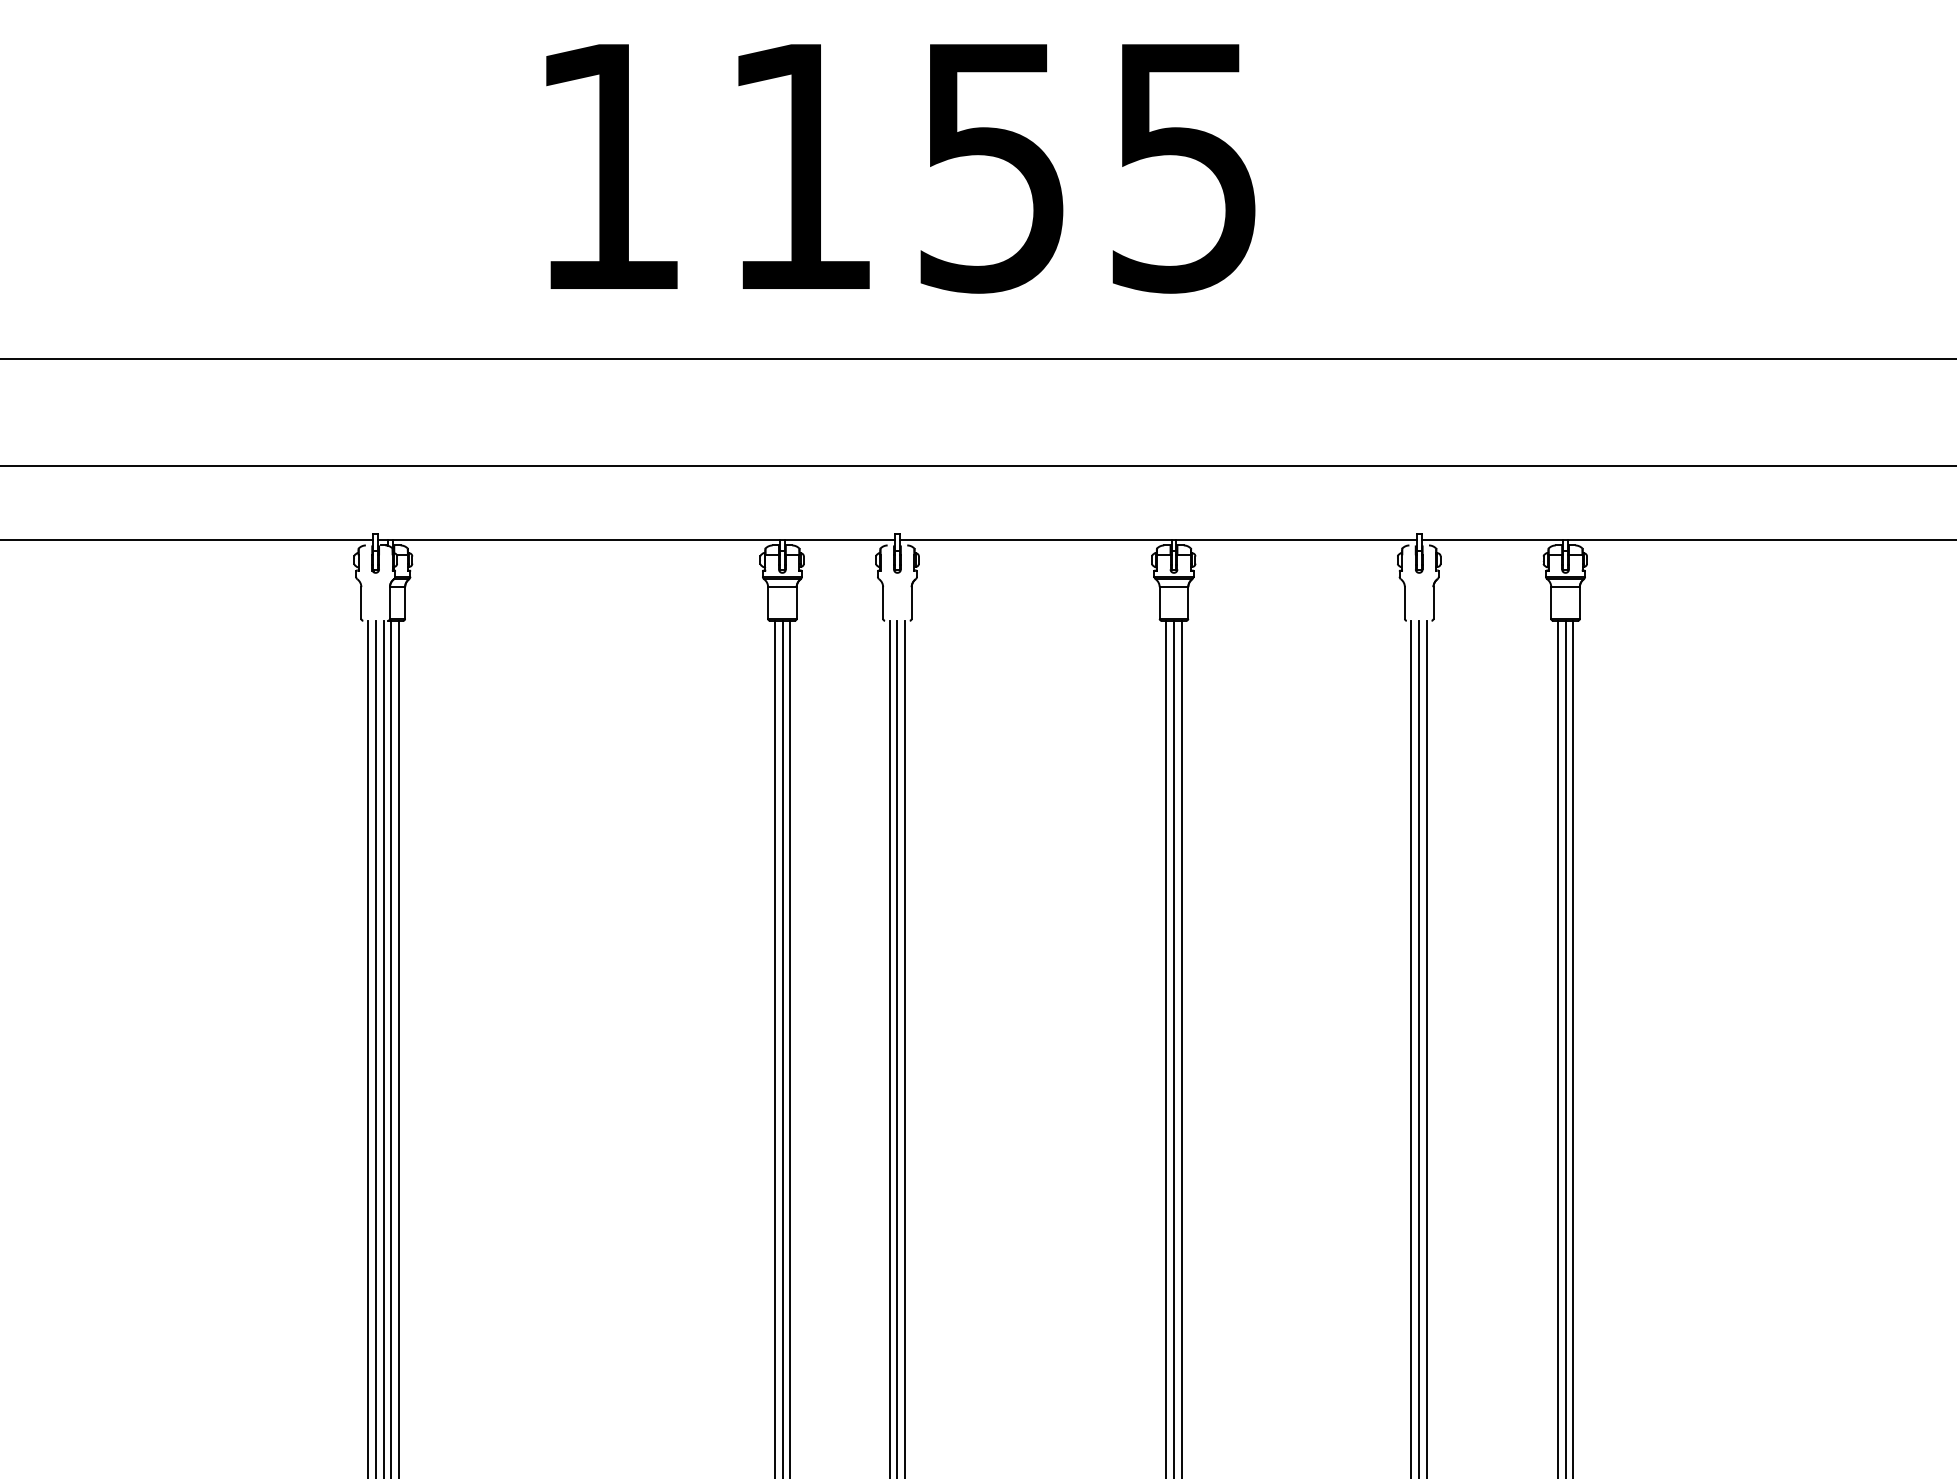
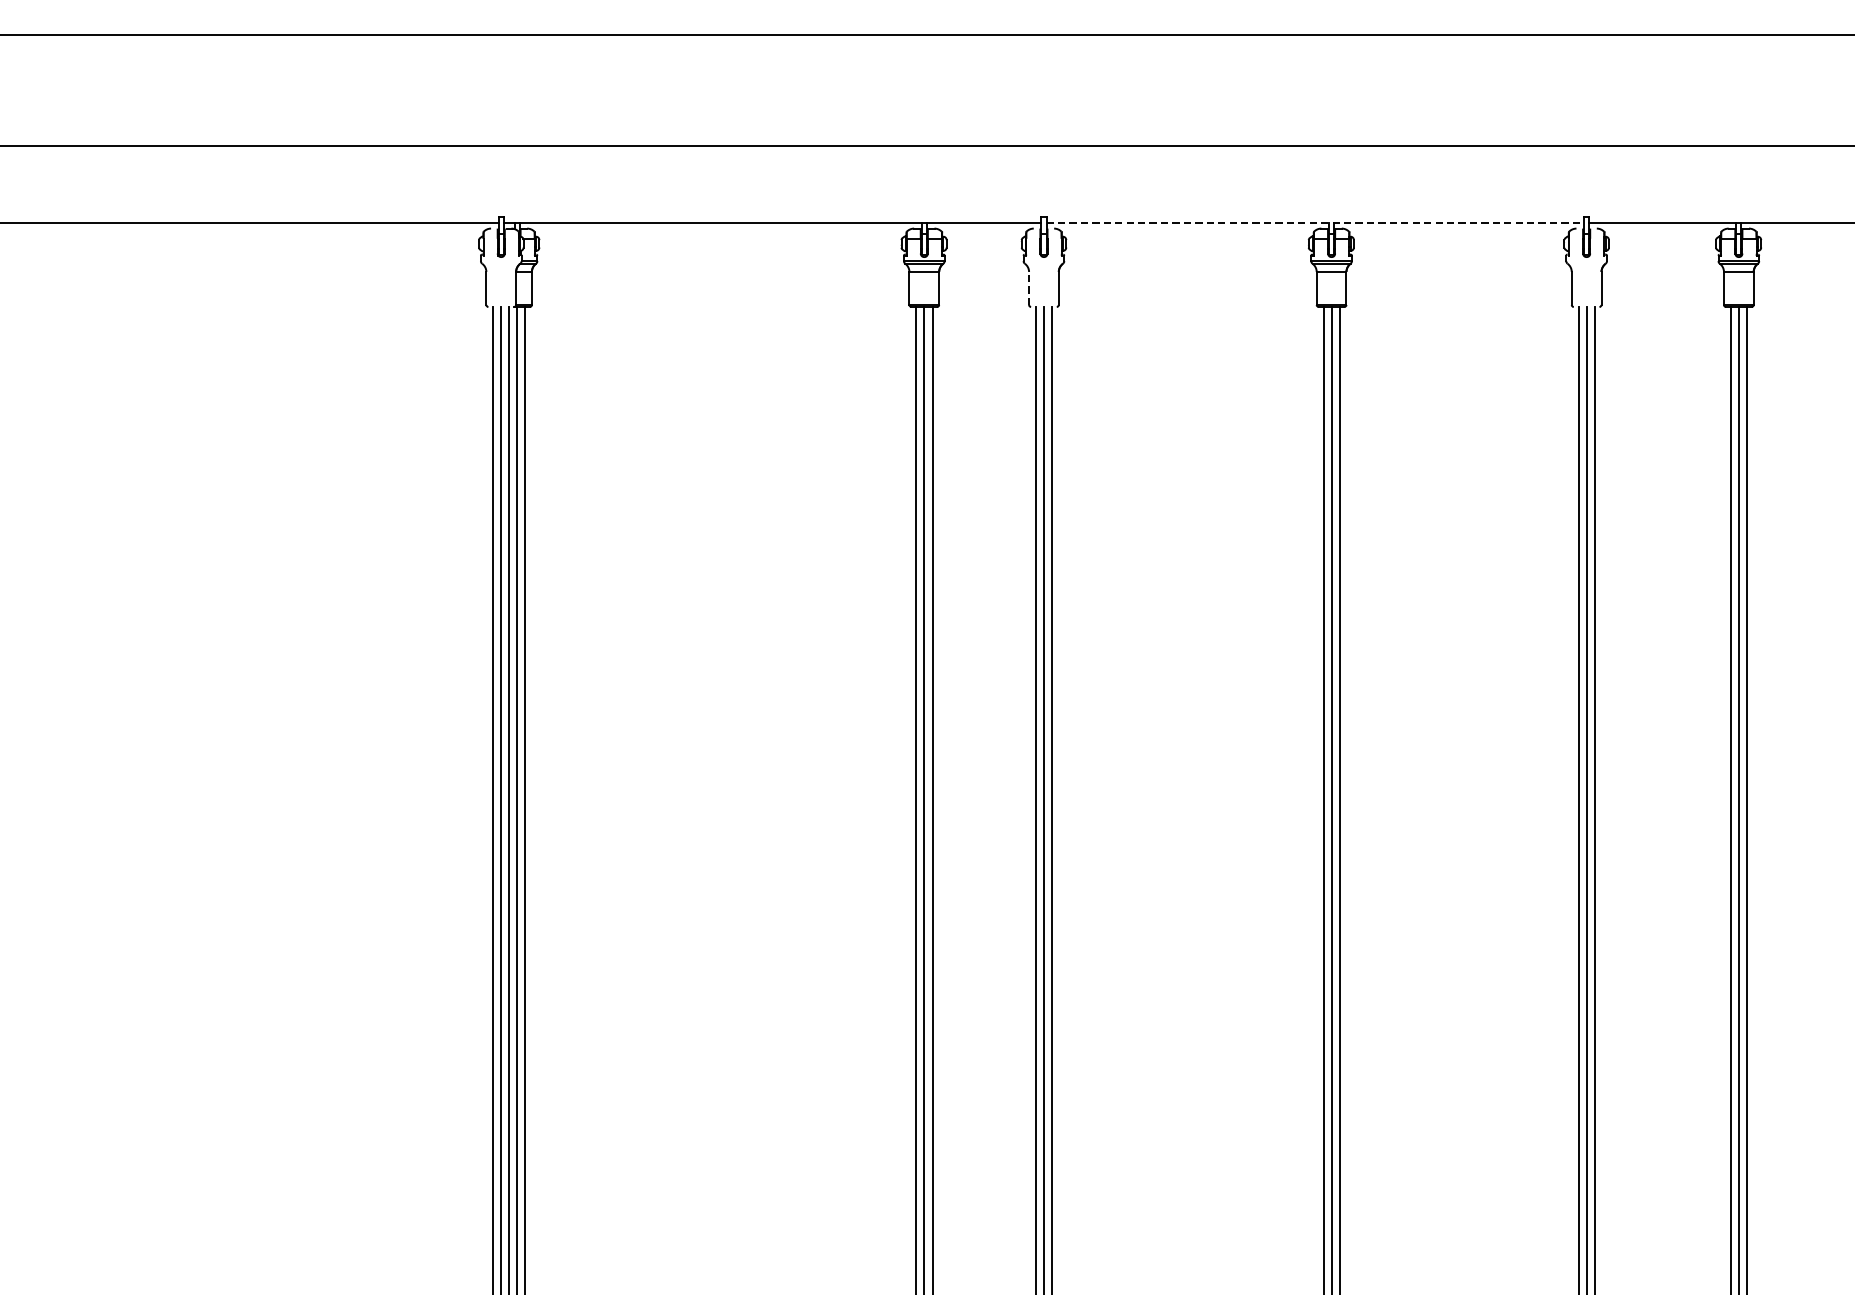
line: (1158, 540) -> (1315, 223), solid -> dashed
line: (883, 603) -> (1029, 288), solid -> dashed

